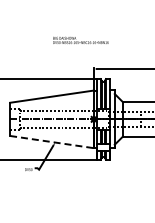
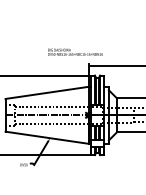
text: (80, 39) -> (75, 51), moved
line: (52, 142) -> (47, 138), dashed -> solid

